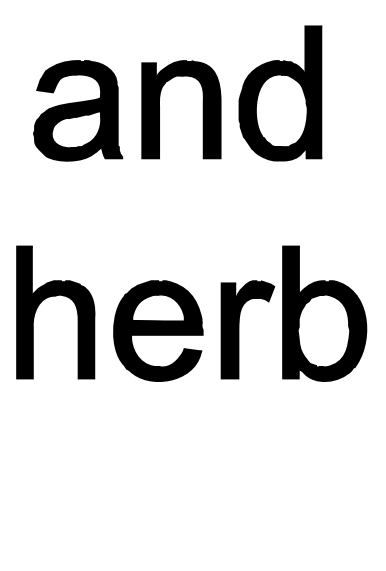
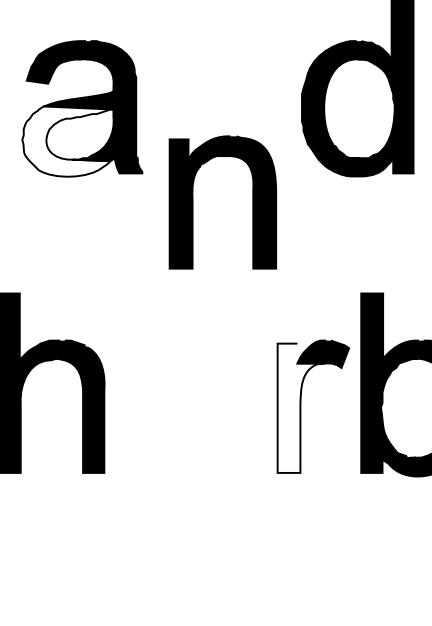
part: (202, 109) -> (251, 202), moved
fill: (66, 134) -> (66, 141), removed
part: (158, 330) -> (191, 407), removed
fill: (238, 330) -> (300, 407), removed

